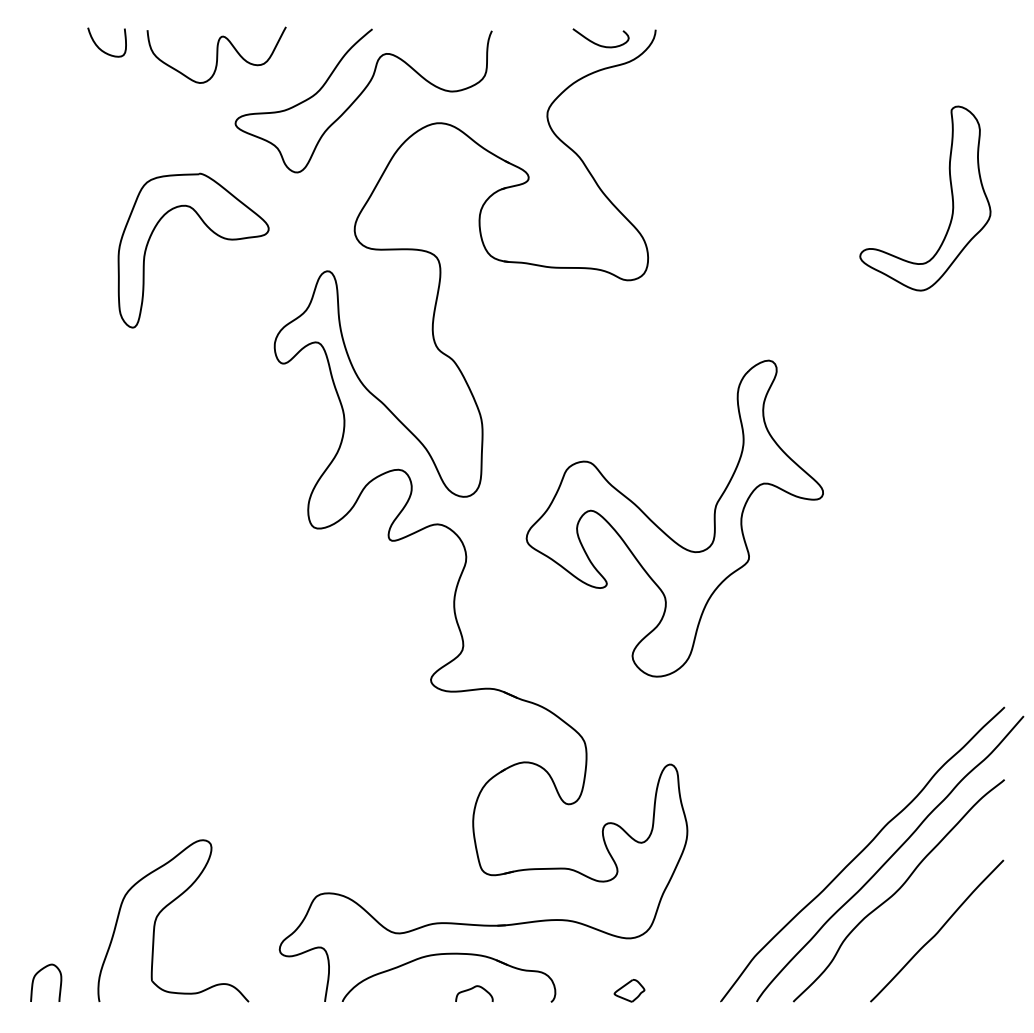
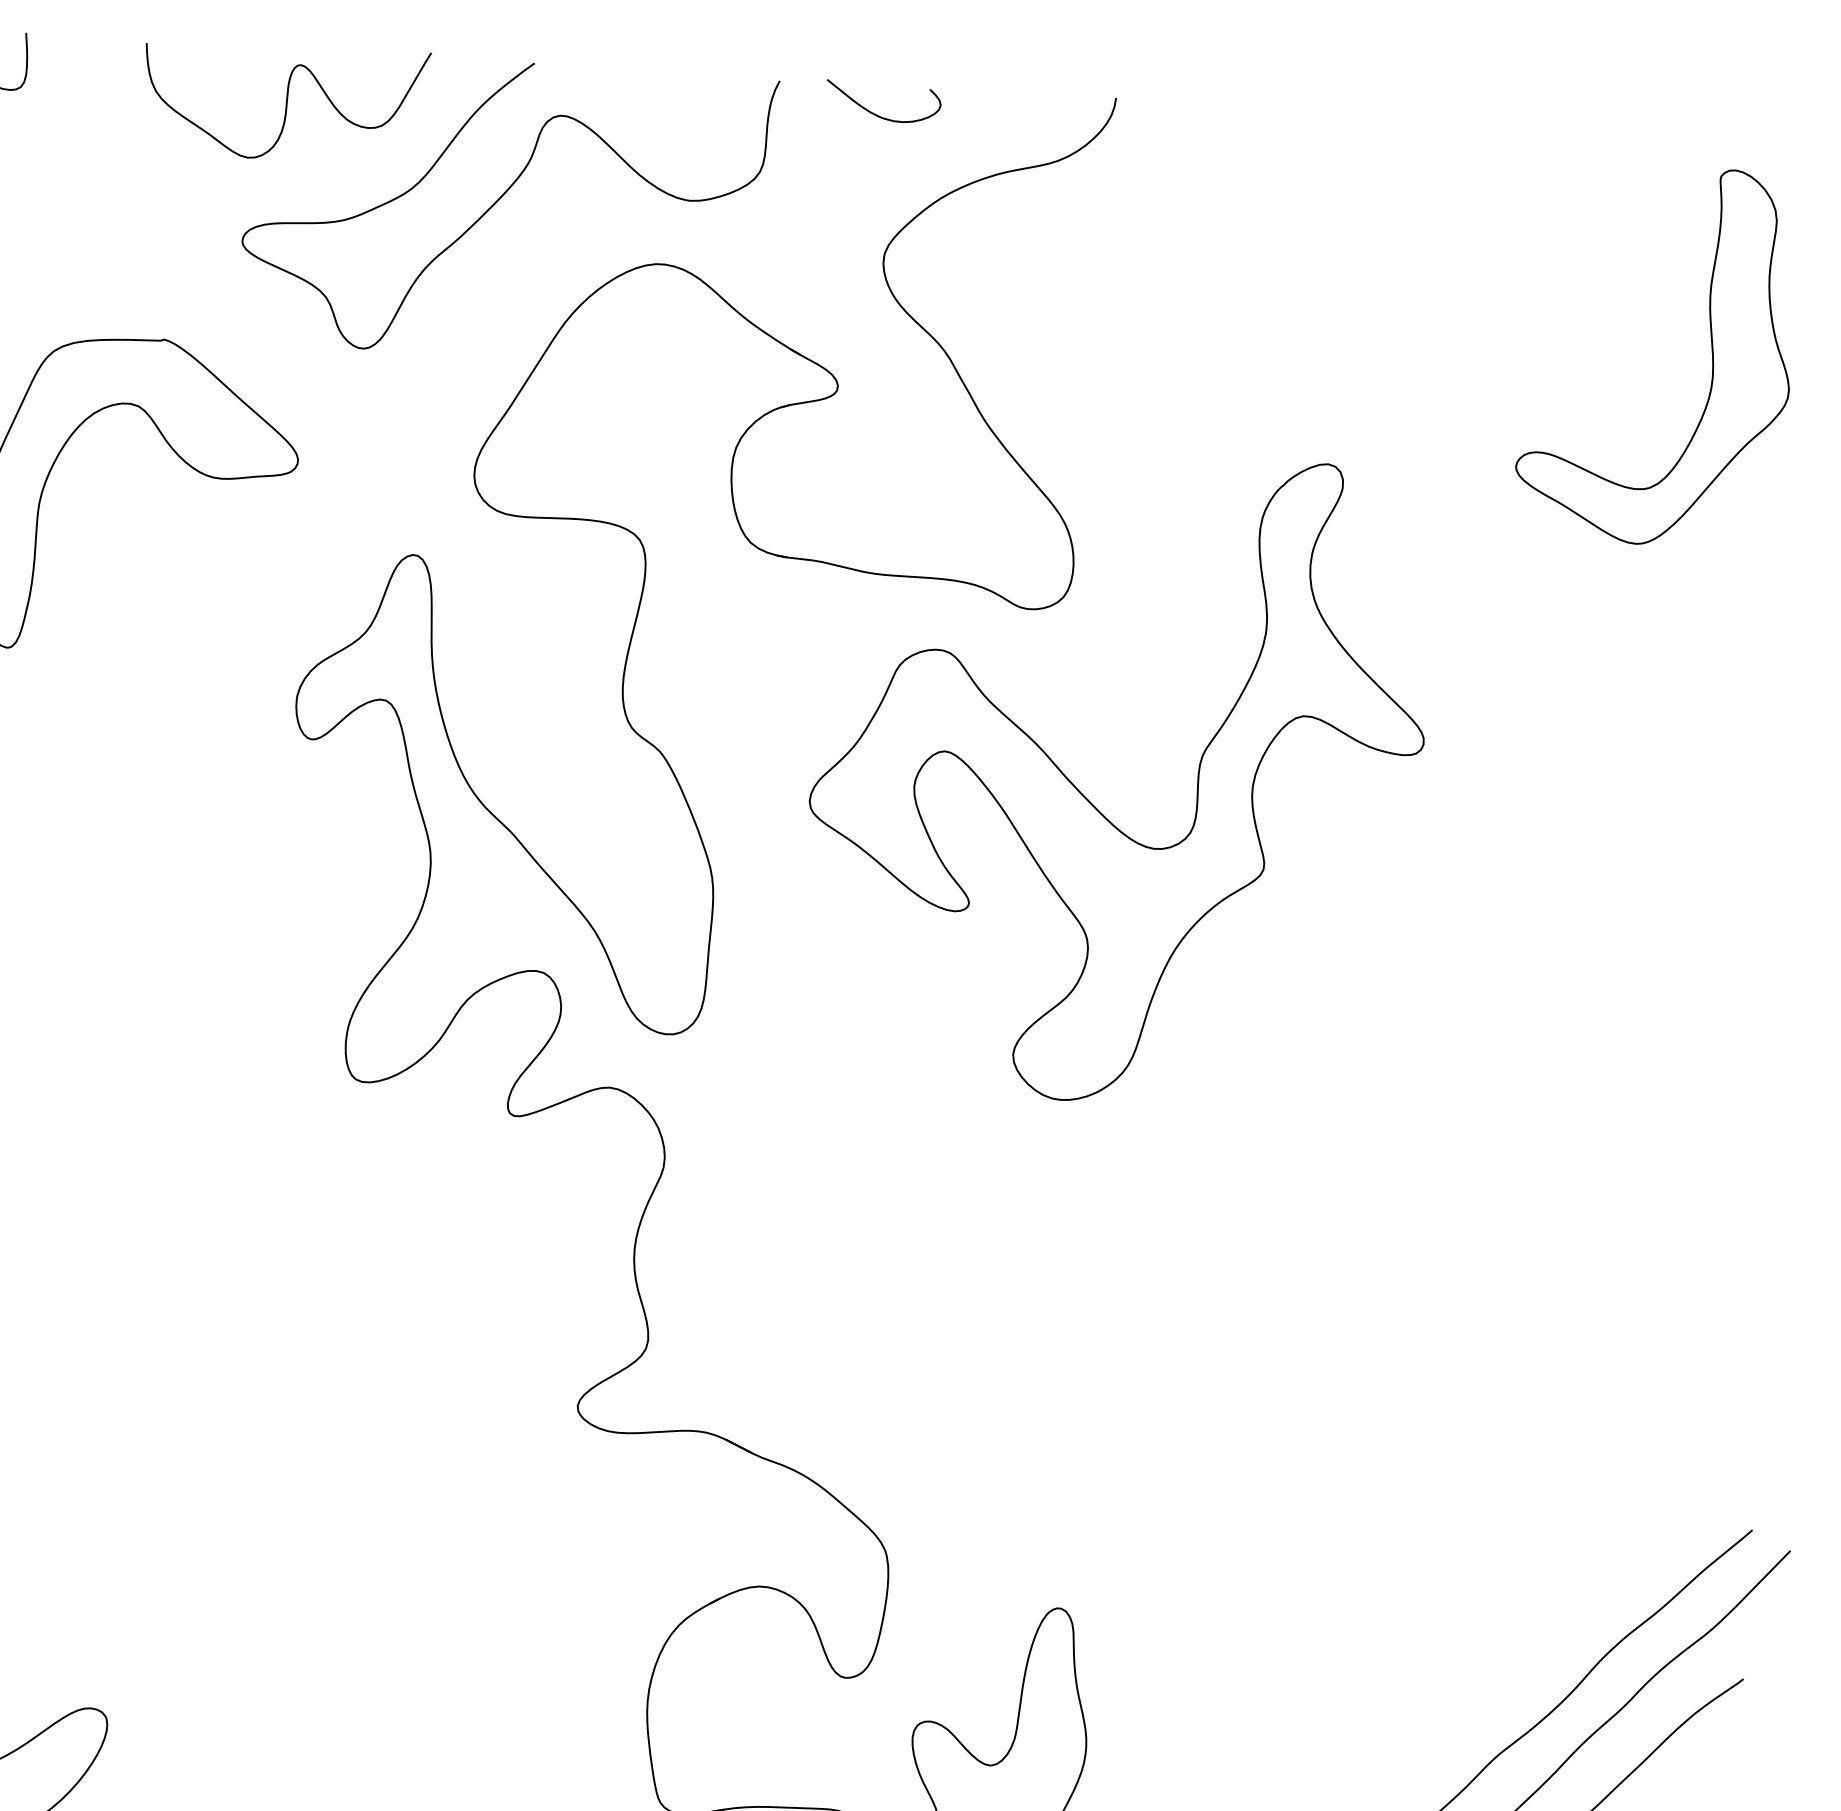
curve: (597, 43) -> (875, 112), moved
curve: (216, 54) -> (285, 101), moved
part: (951, 198) -> (1710, 358), moved
part: (662, 529) -> (1089, 798), moved

